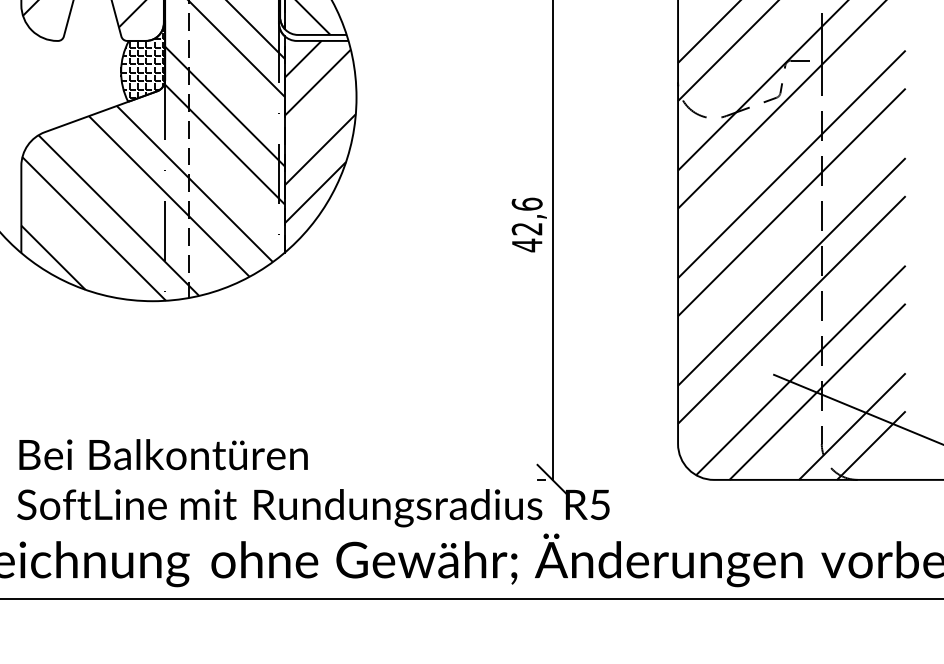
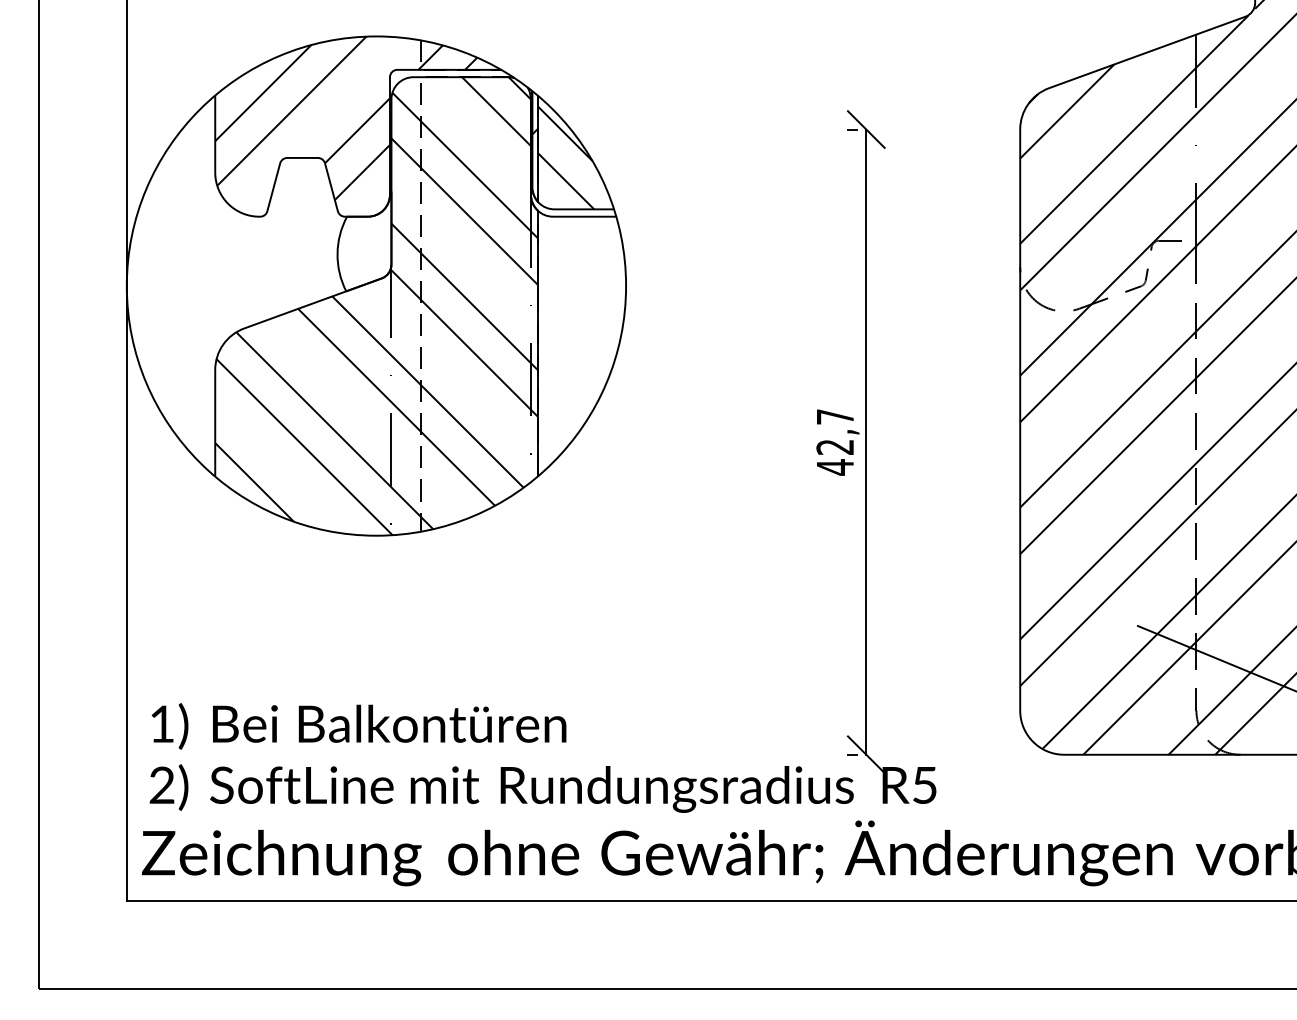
hatch: (143, 61) -> (364, 242), removed
hatch: (320, 132) -> (581, 328), removed
text: (527, 203) -> (835, 416), 42,6 -> 42,7

